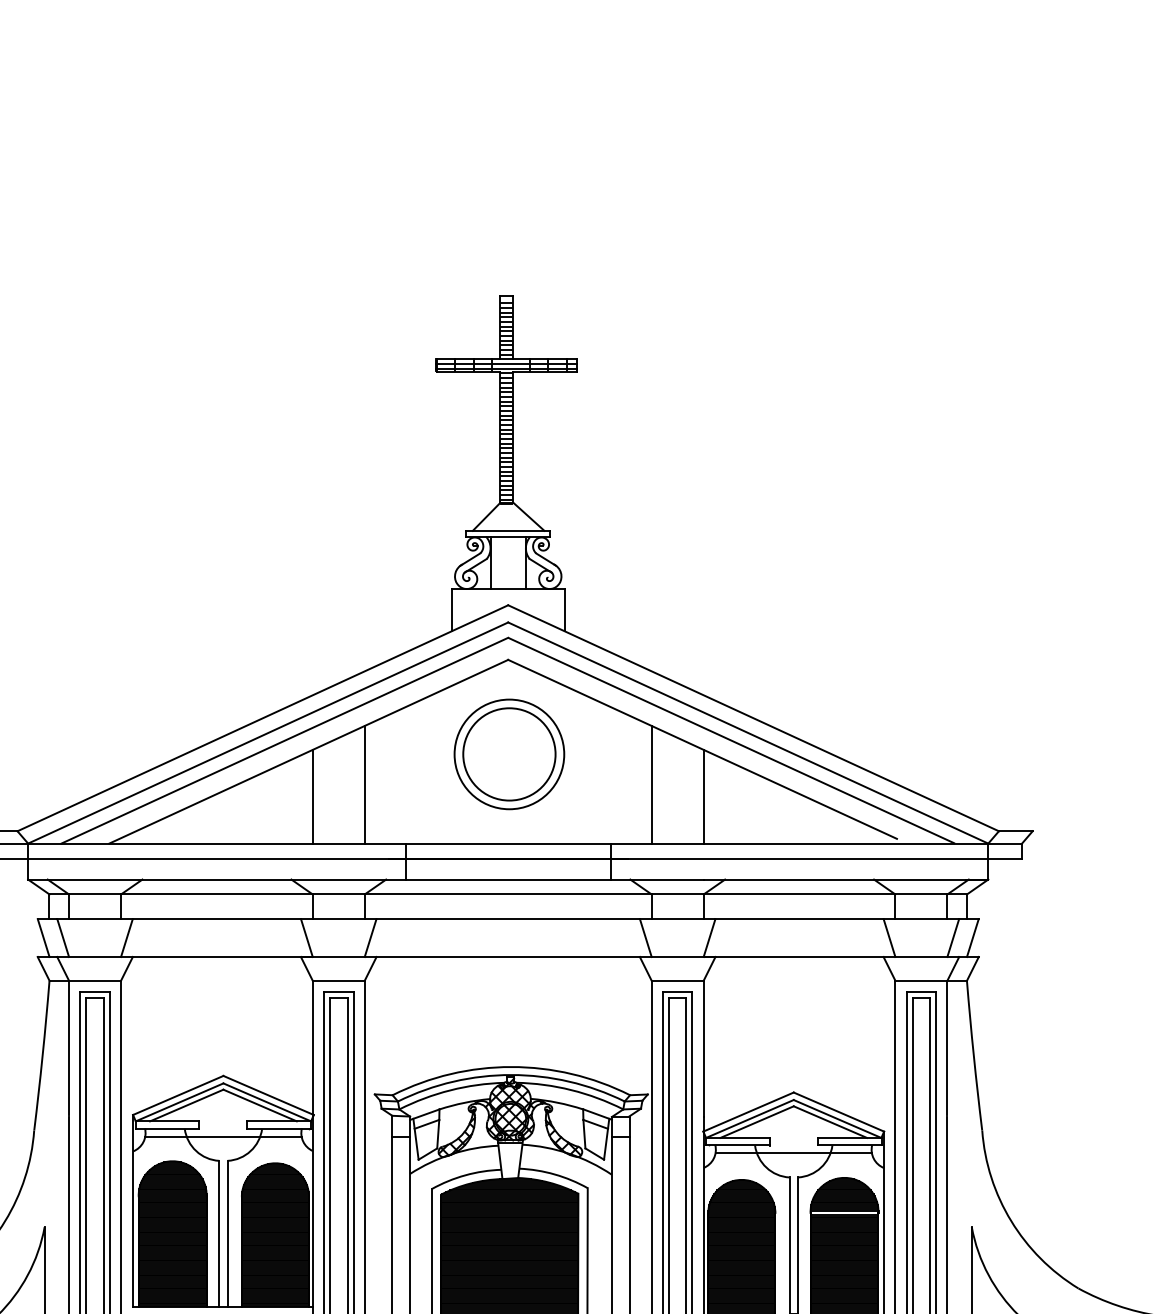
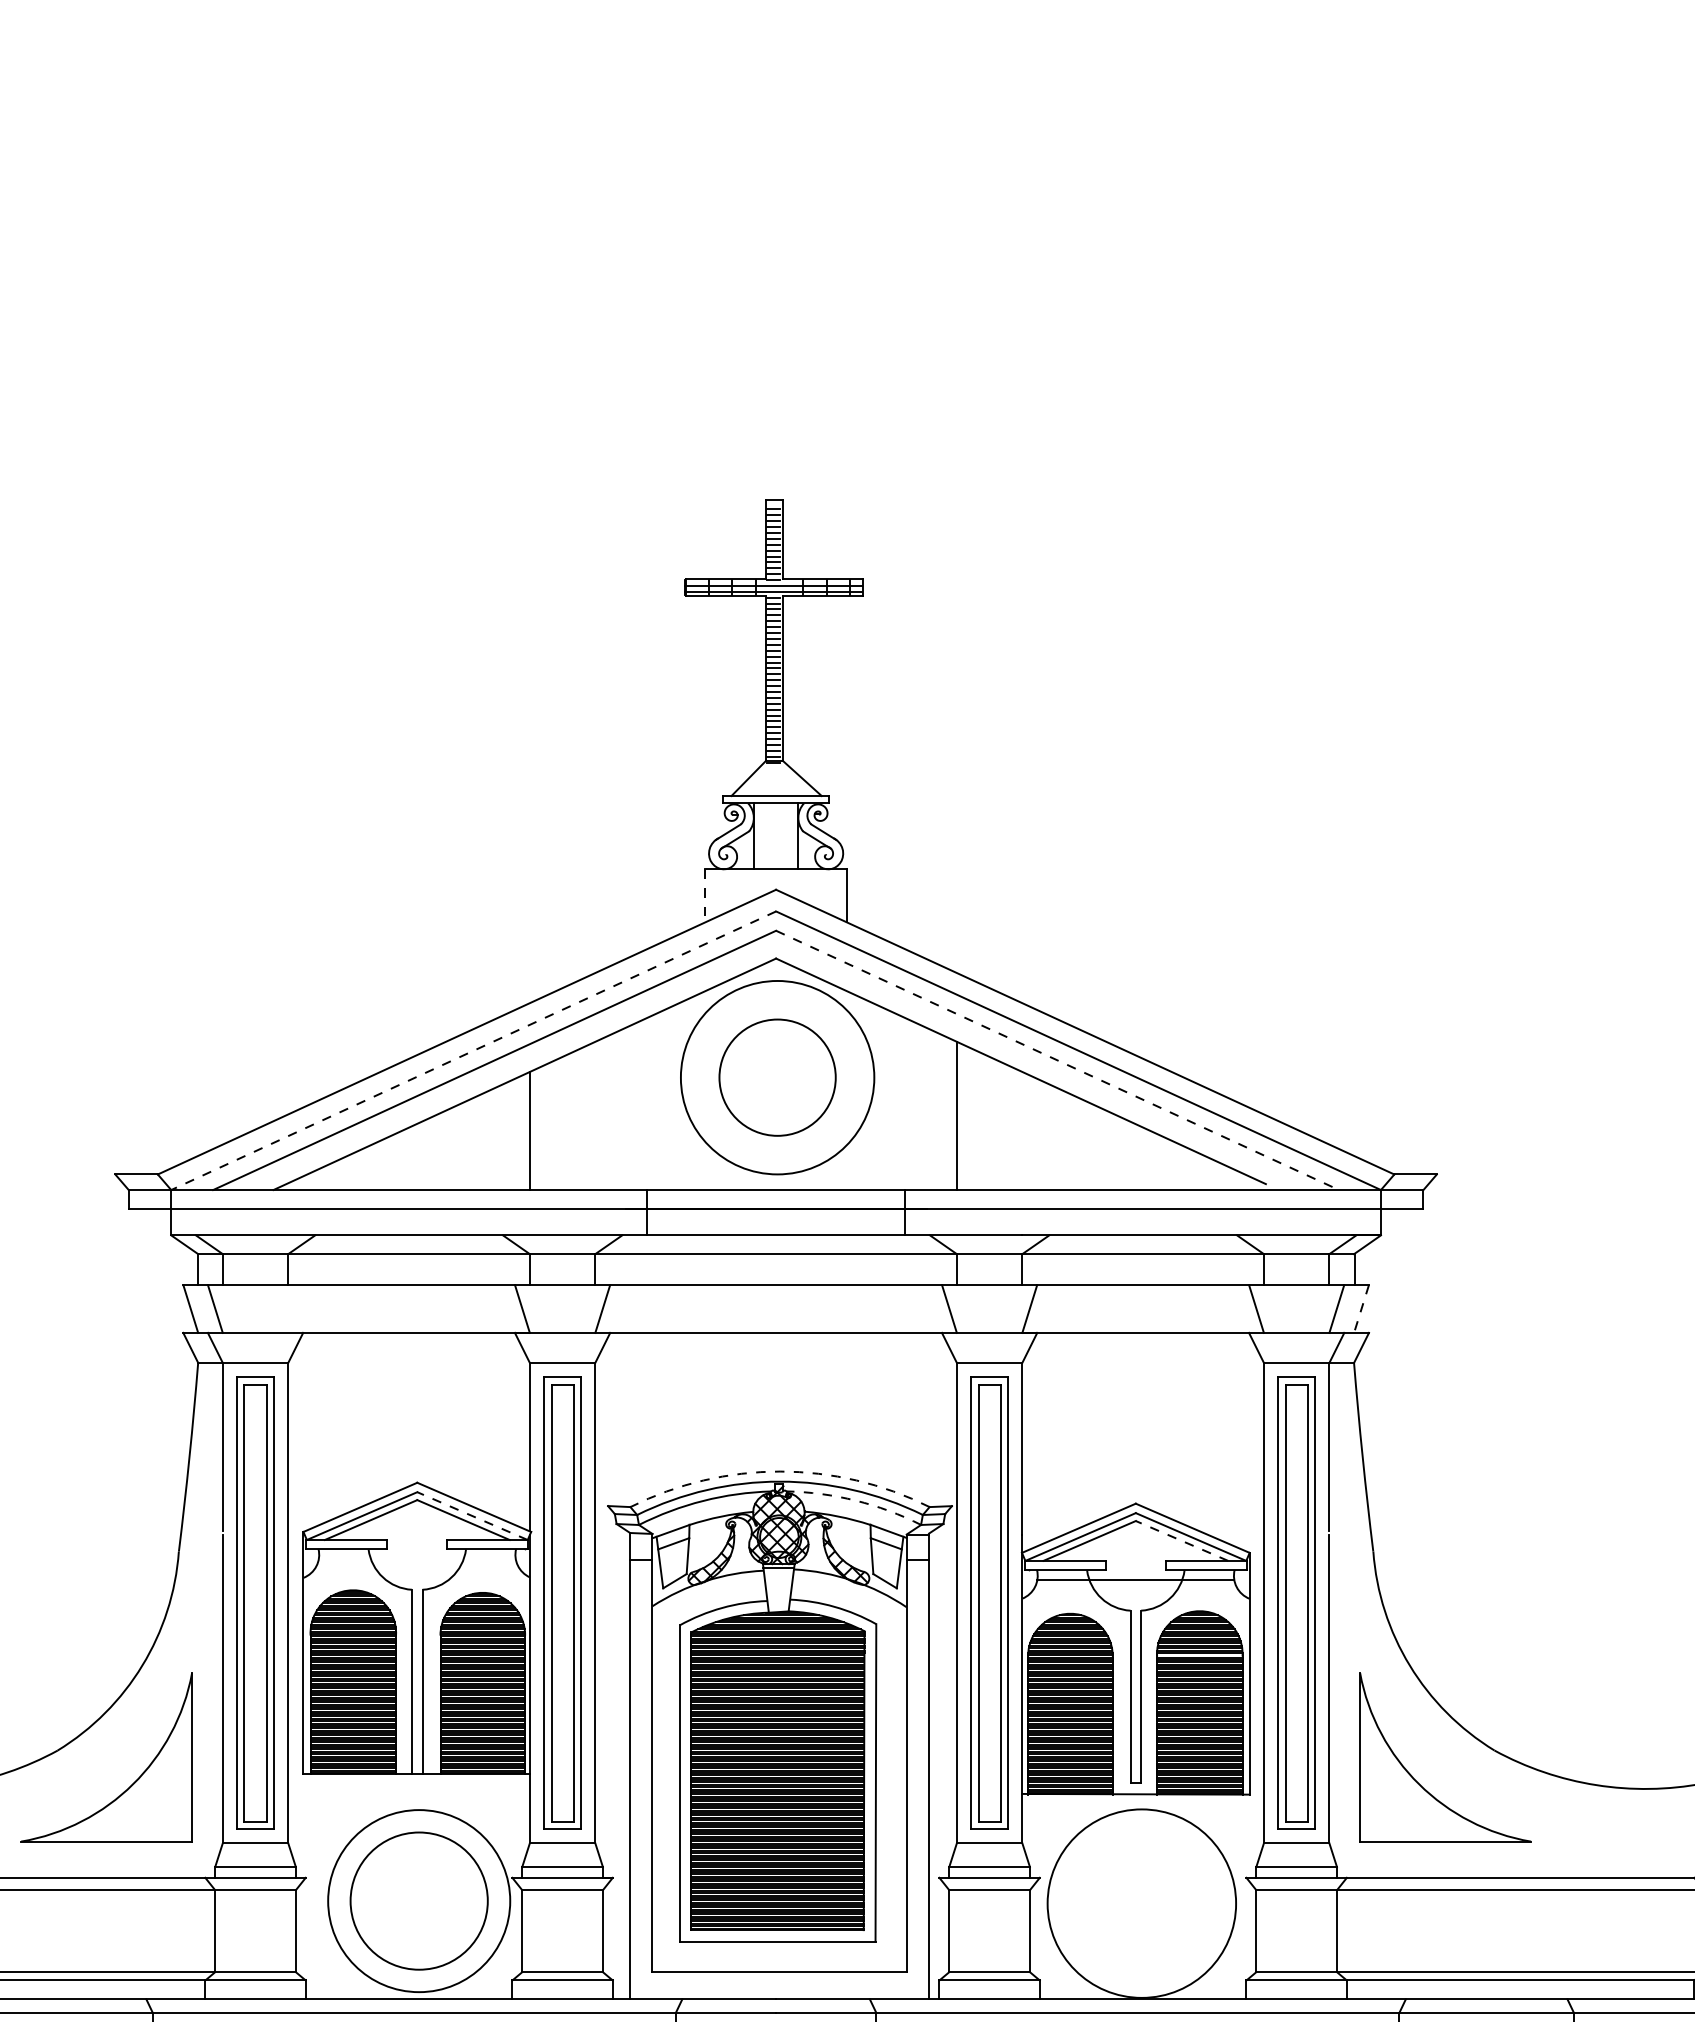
line: (451, 609) -> (704, 895), solid -> dashed
line: (268, 732) -> (473, 1050), solid -> dashed
line: (731, 740) -> (1057, 1060), solid -> dashed
circle: (509, 754) -> (777, 1077), size x1.4
line: (364, 784) -> (595, 1115), removed
line: (703, 796) -> (1022, 1130), removed
line: (126, 937) -> (295, 1308), removed
line: (972, 938) -> (1361, 1309), solid -> dashed
arc: (511, 1066) -> (780, 1471), solid -> dashed
arc: (571, 1090) -> (855, 1500), solid -> dashed
line: (267, 1101) -> (472, 1515), solid -> dashed
line: (829, 1121) -> (1181, 1540), solid -> dashed
line: (222, 1136) -> (416, 1559), removed

